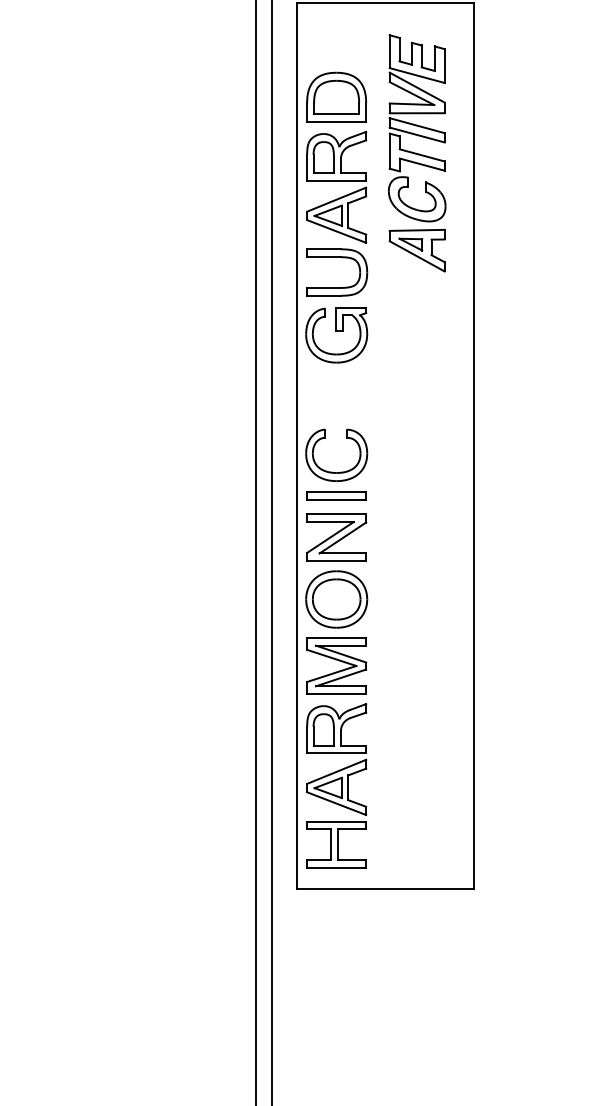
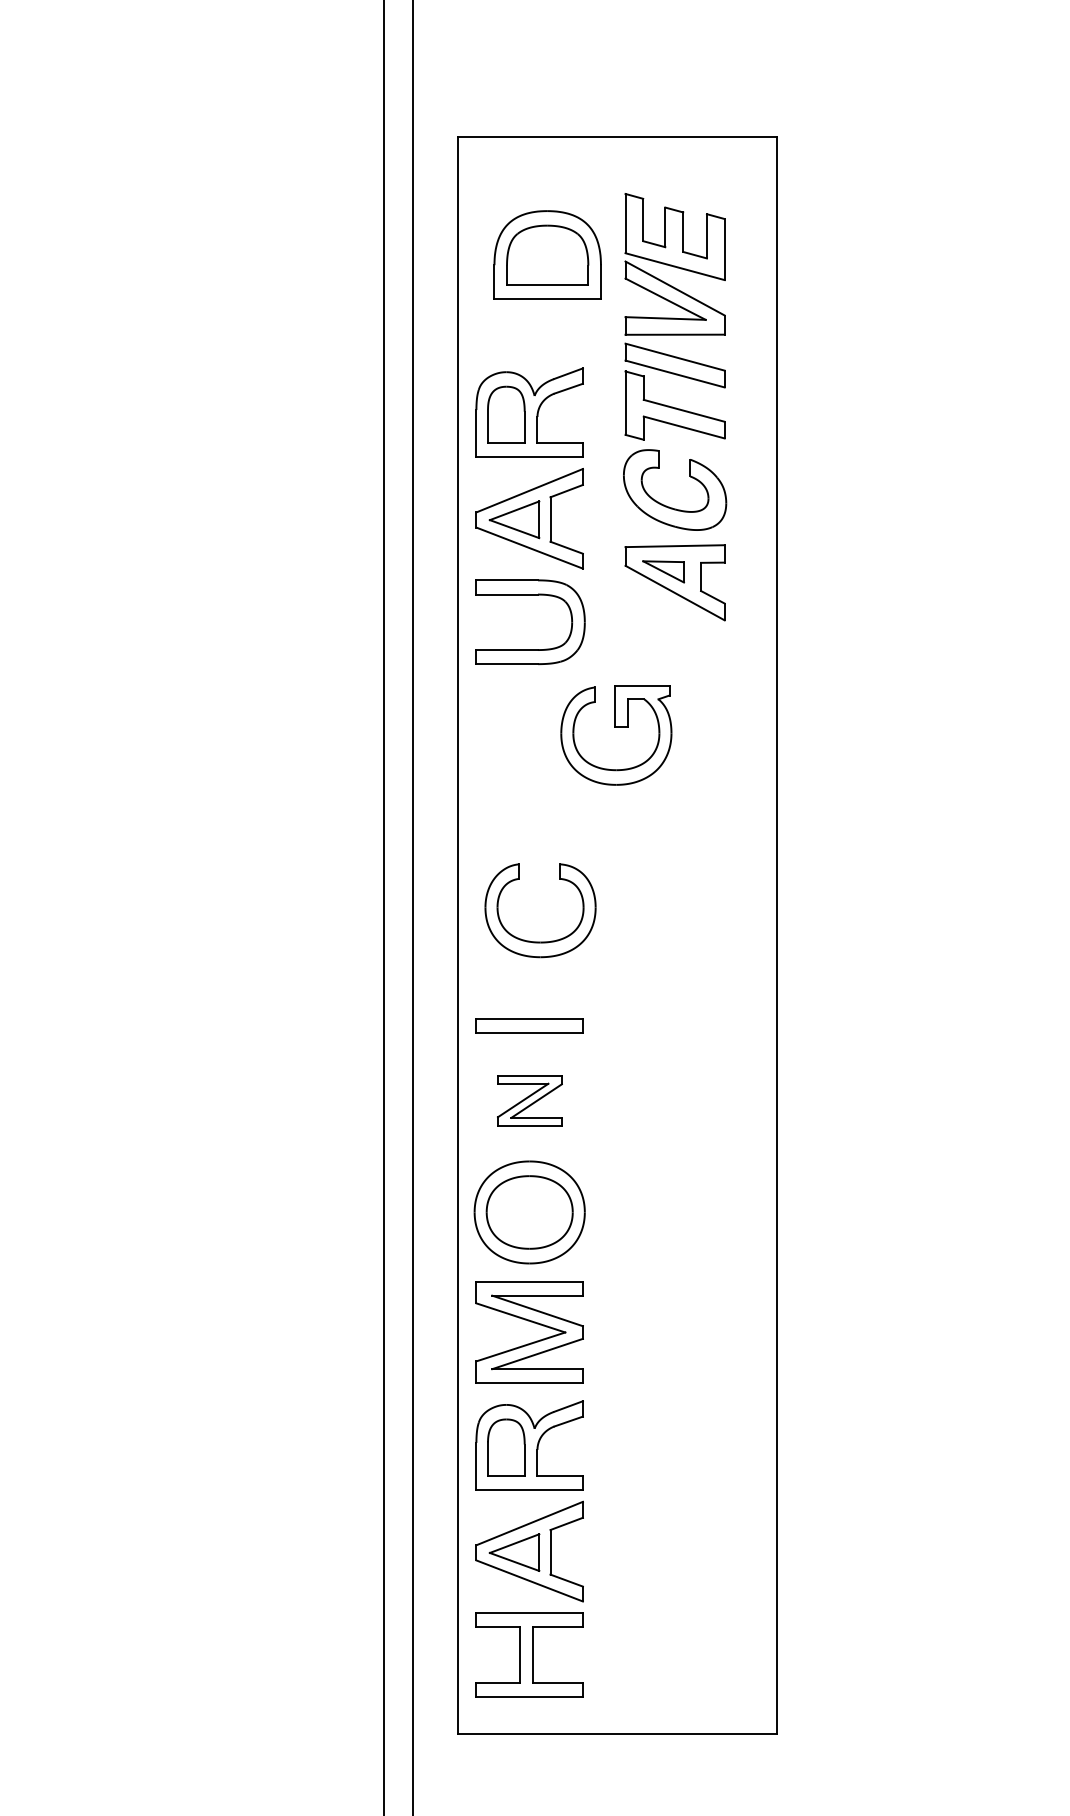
part: (336, 96) -> (547, 253), moved
part: (336, 335) -> (616, 735), moved
part: (332, 471) -> (532, 939), moved
part: (336, 537) -> (529, 1100), size x0.6

